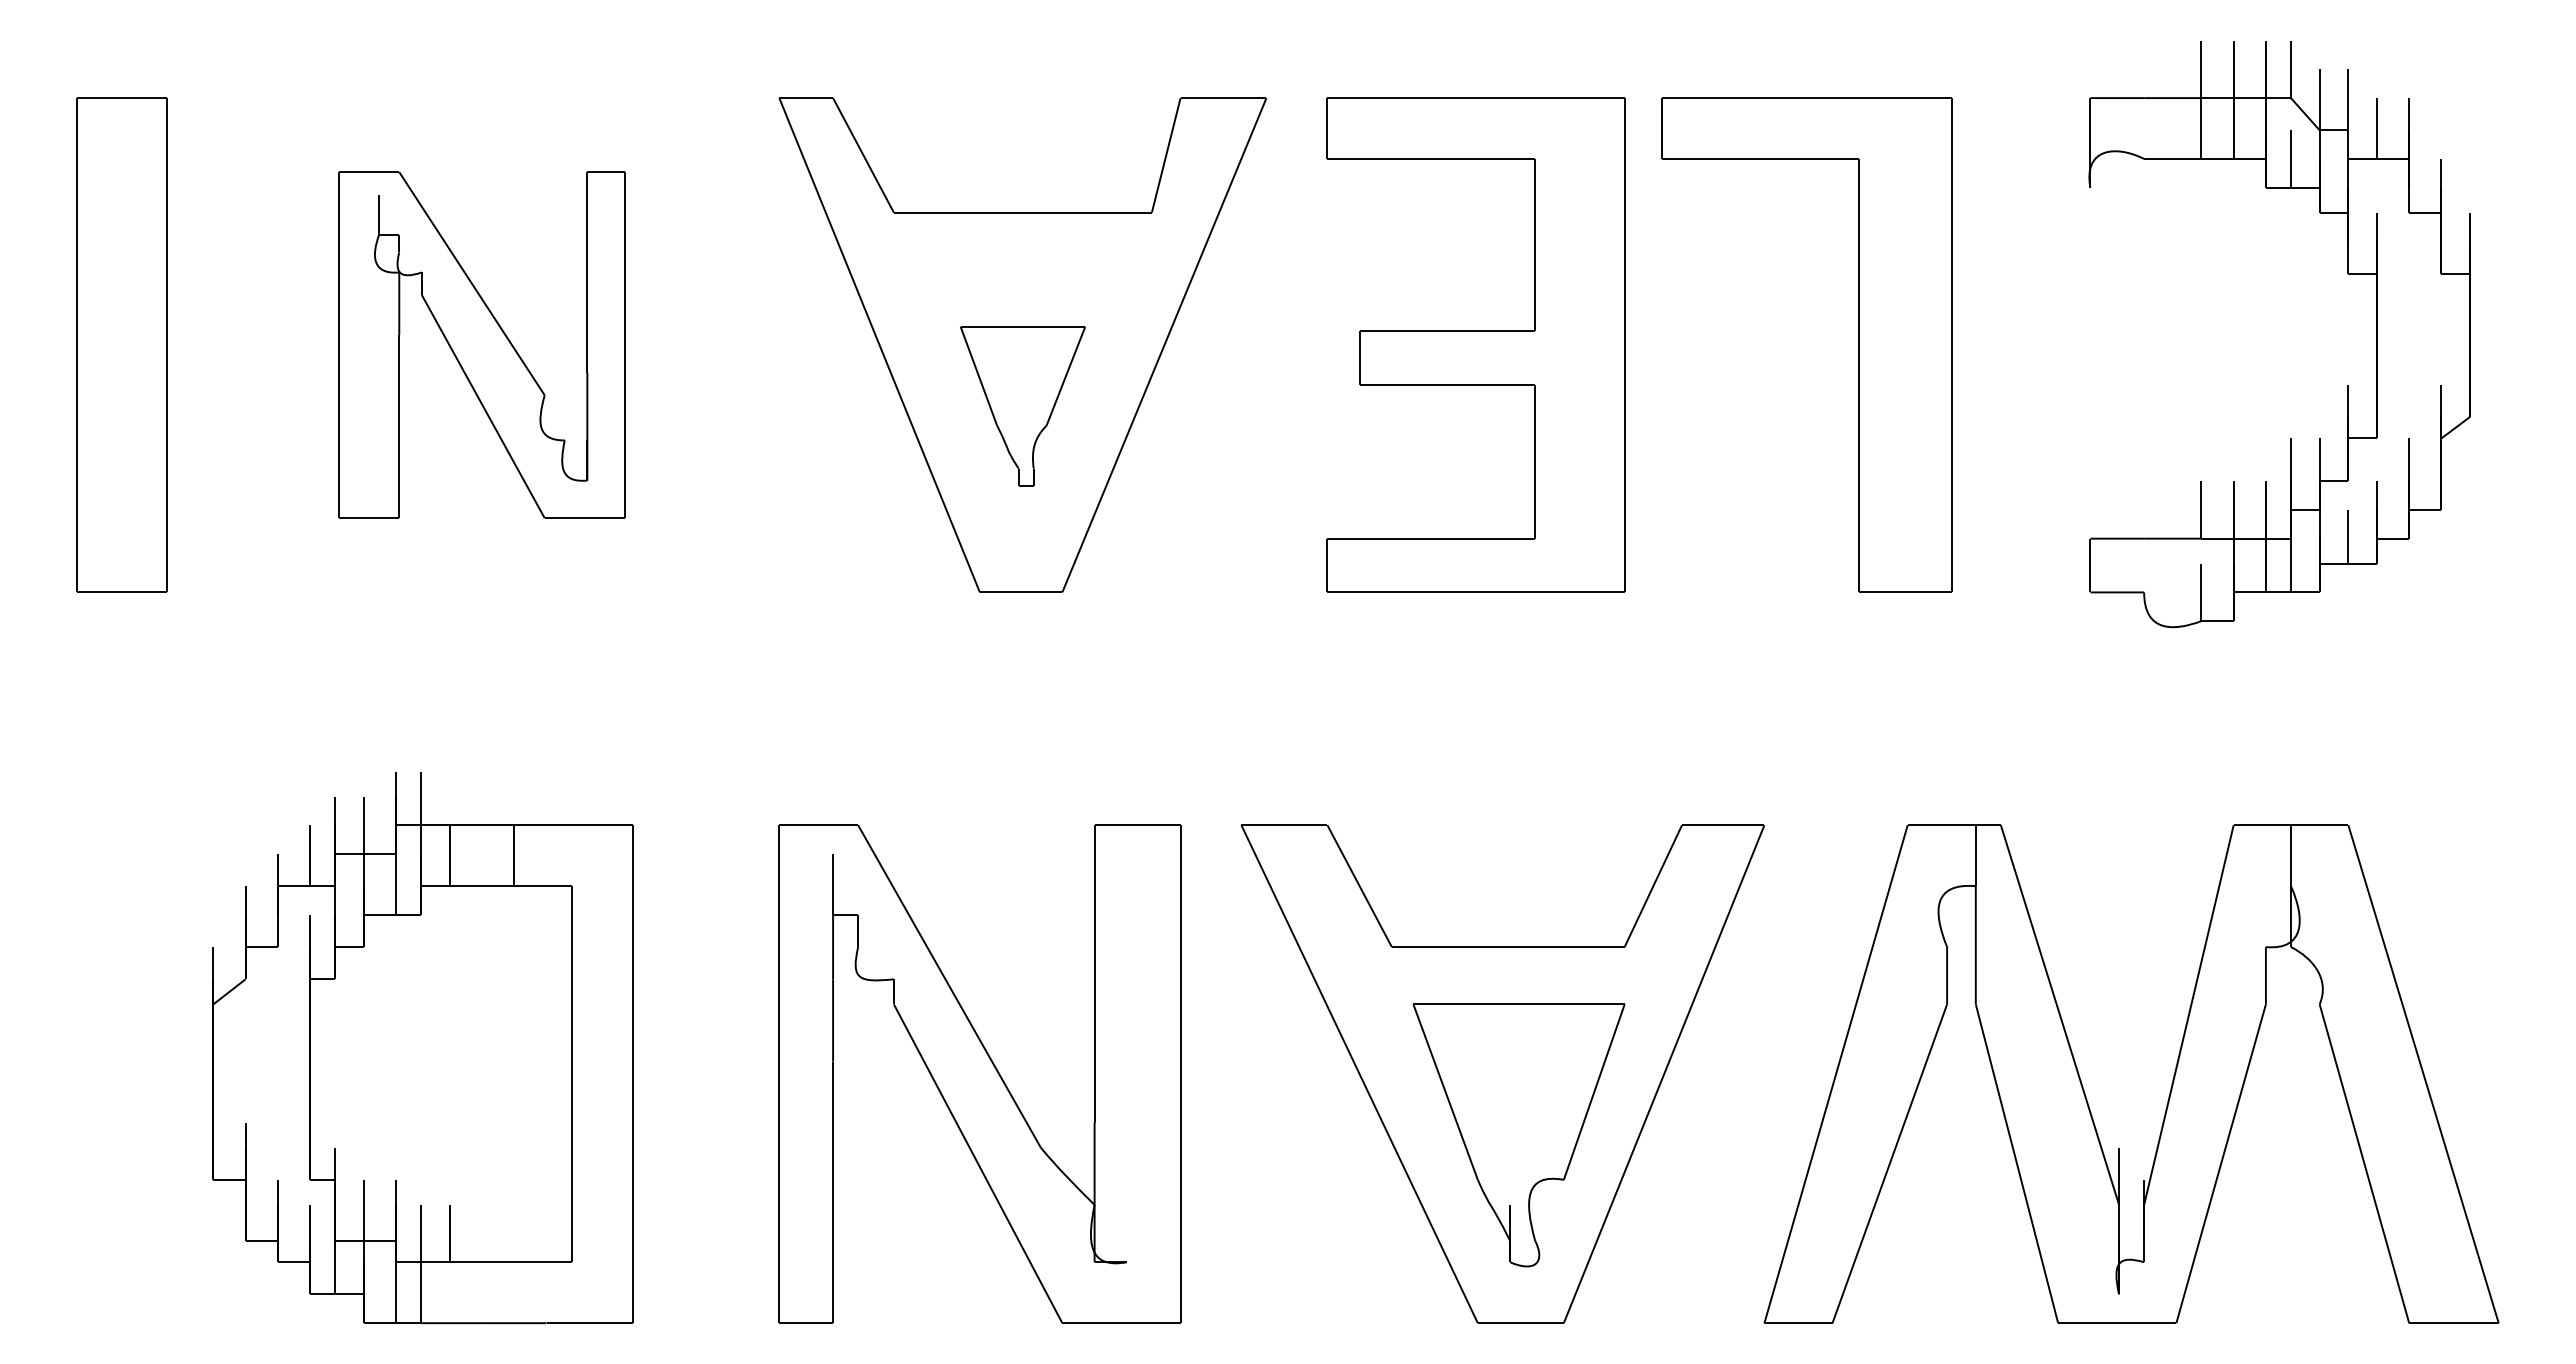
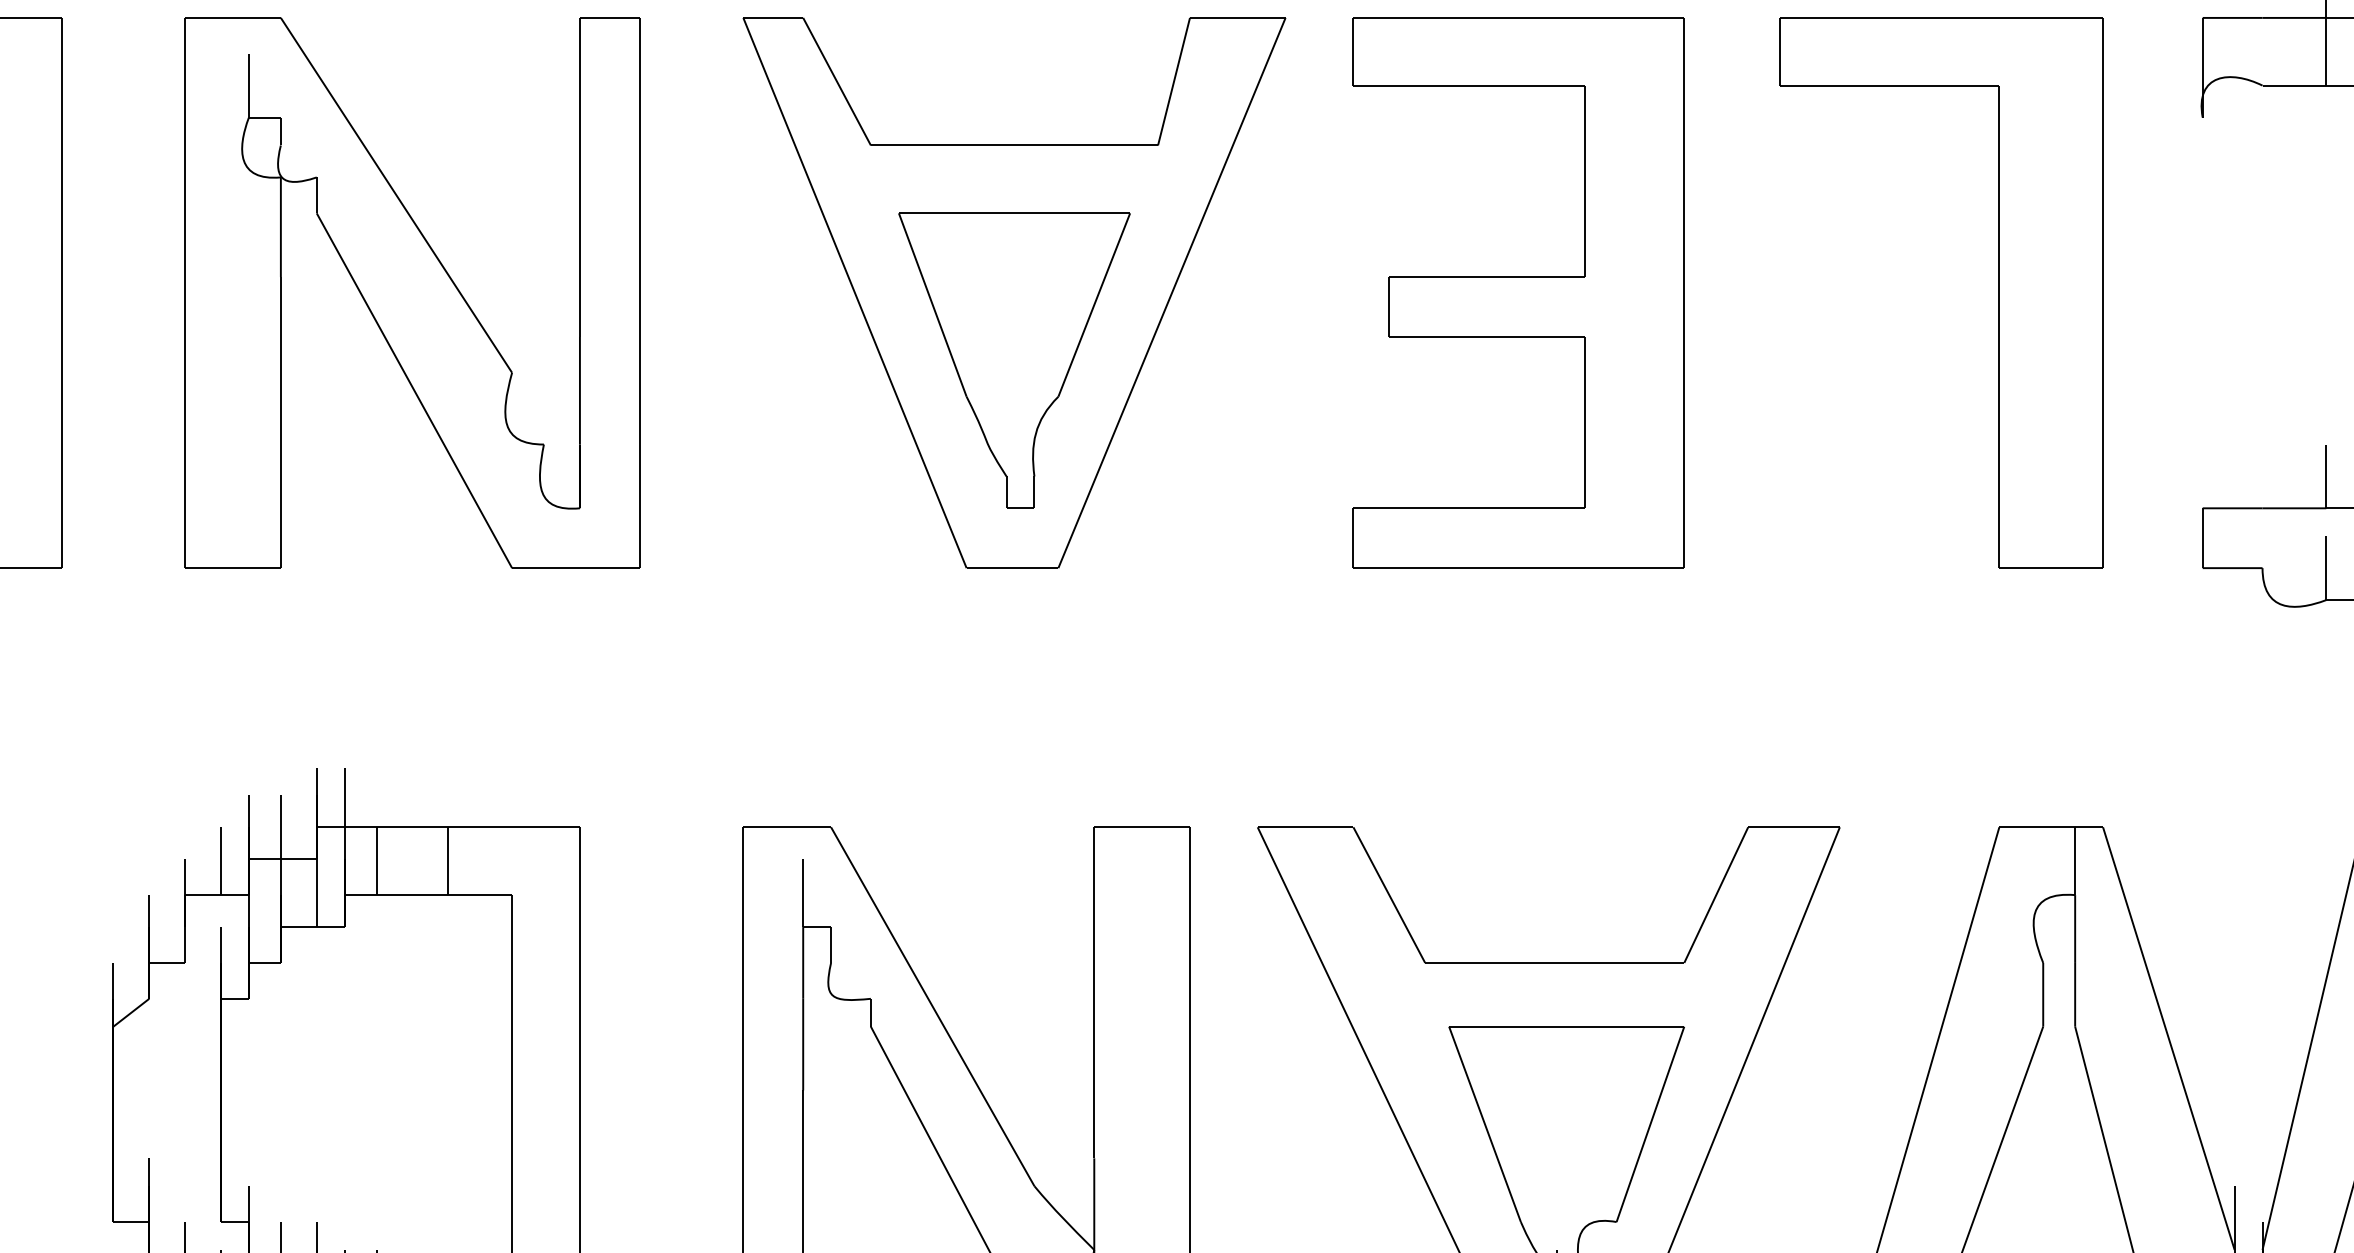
part: (481, 344) -> (411, 292), size x1.43
part: (1858, 344) -> (1999, 292), moved
part: (1022, 406) -> (1014, 361), size x1.67

